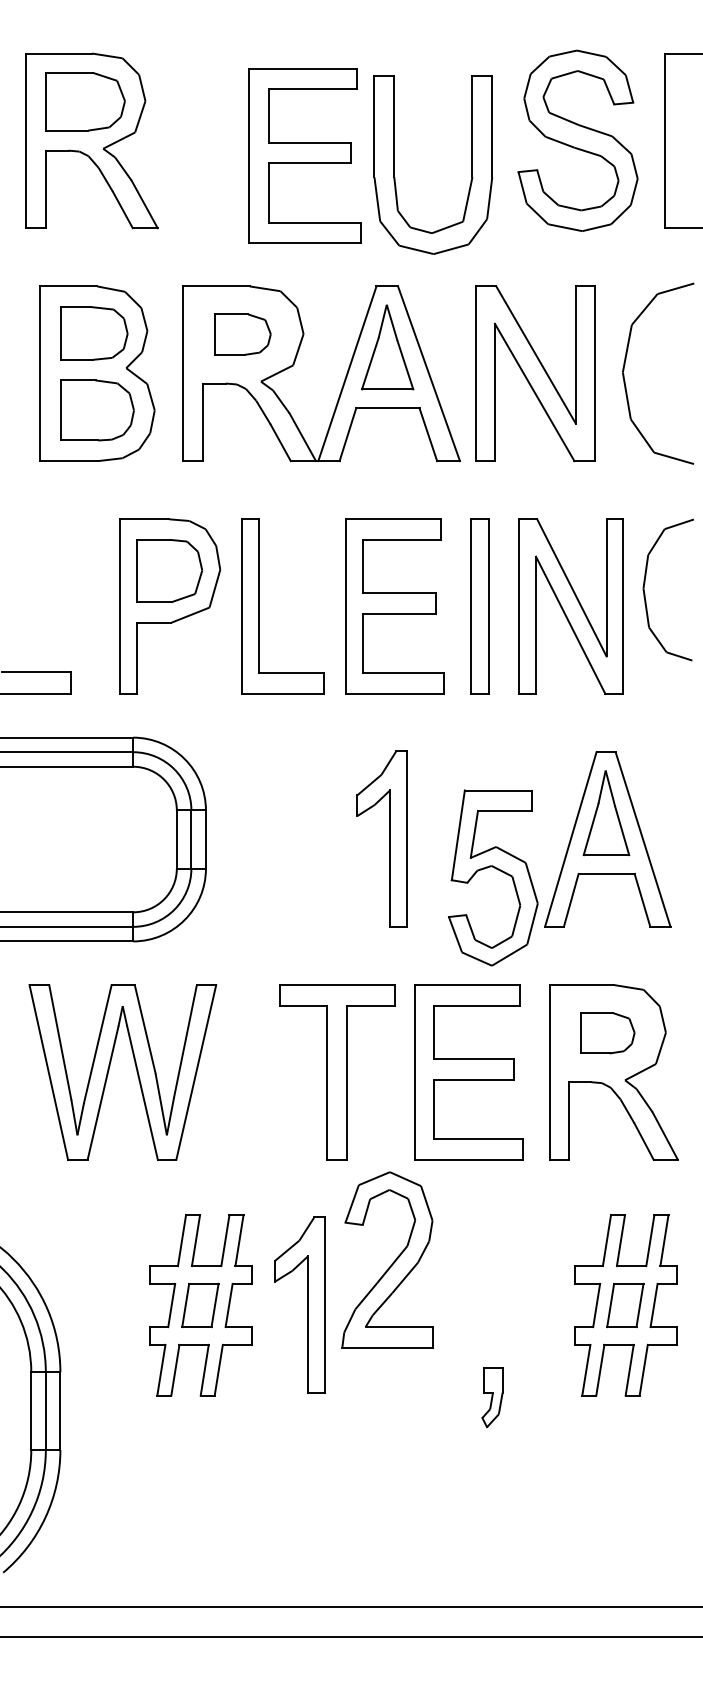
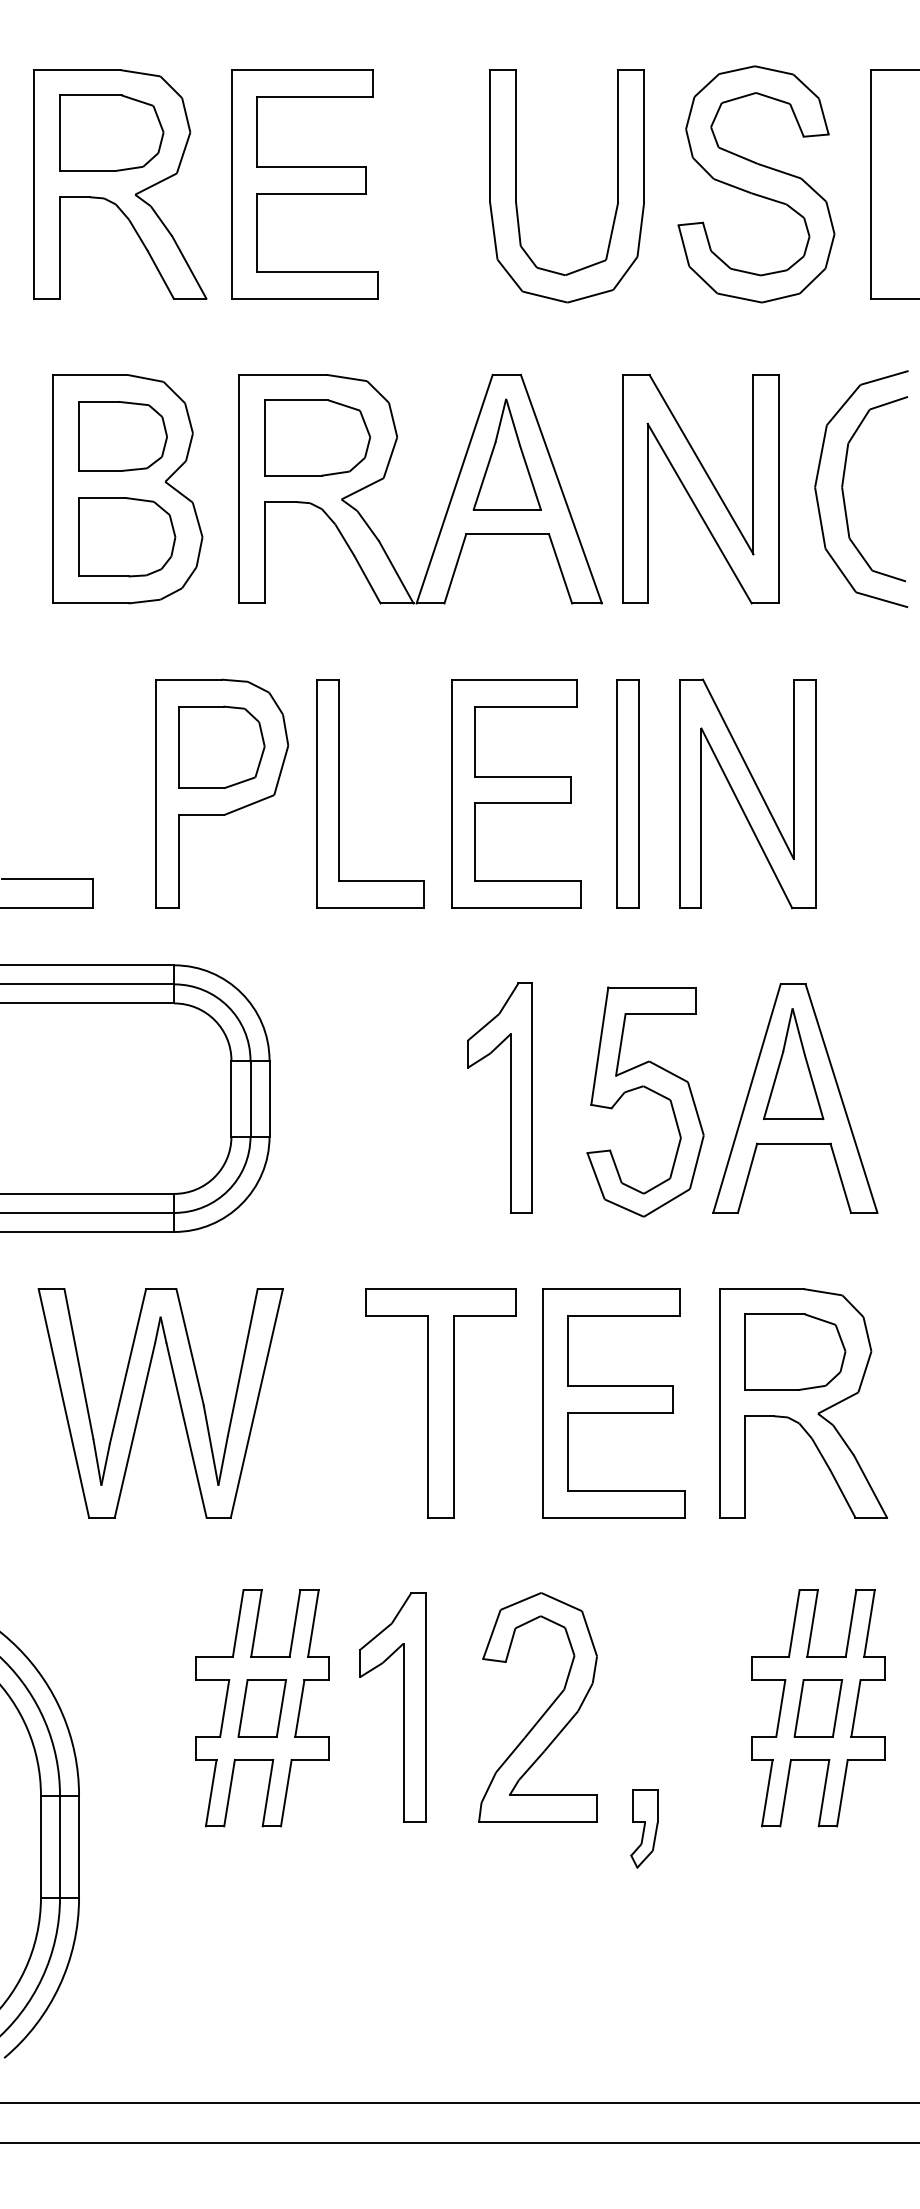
part: (304, 156) -> (304, 184), moved
part: (394, 165) -> (516, 186), moved
part: (242, 334) -> (317, 437), size x1.43
part: (645, 594) -> (844, 495), moved
part: (497, 869) -> (651, 1091), moved
part: (607, 1032) -> (795, 1351), size x1.43
part: (391, 1264) -> (543, 1713), moved

